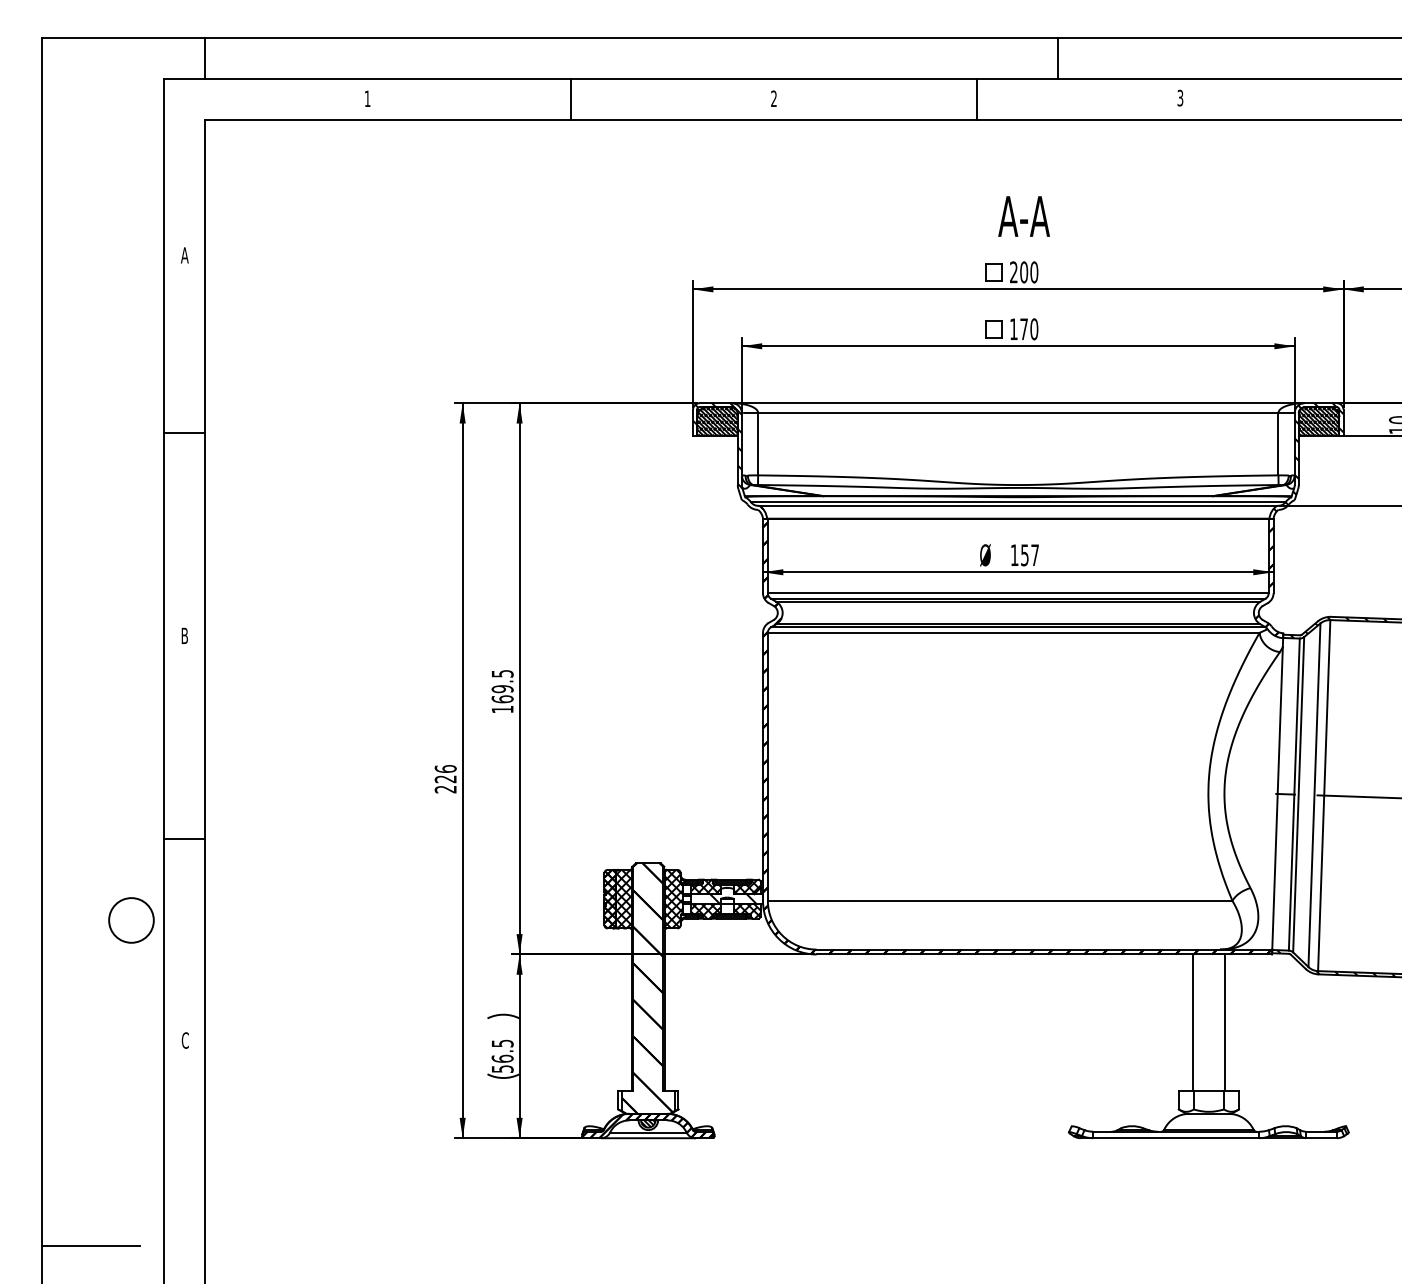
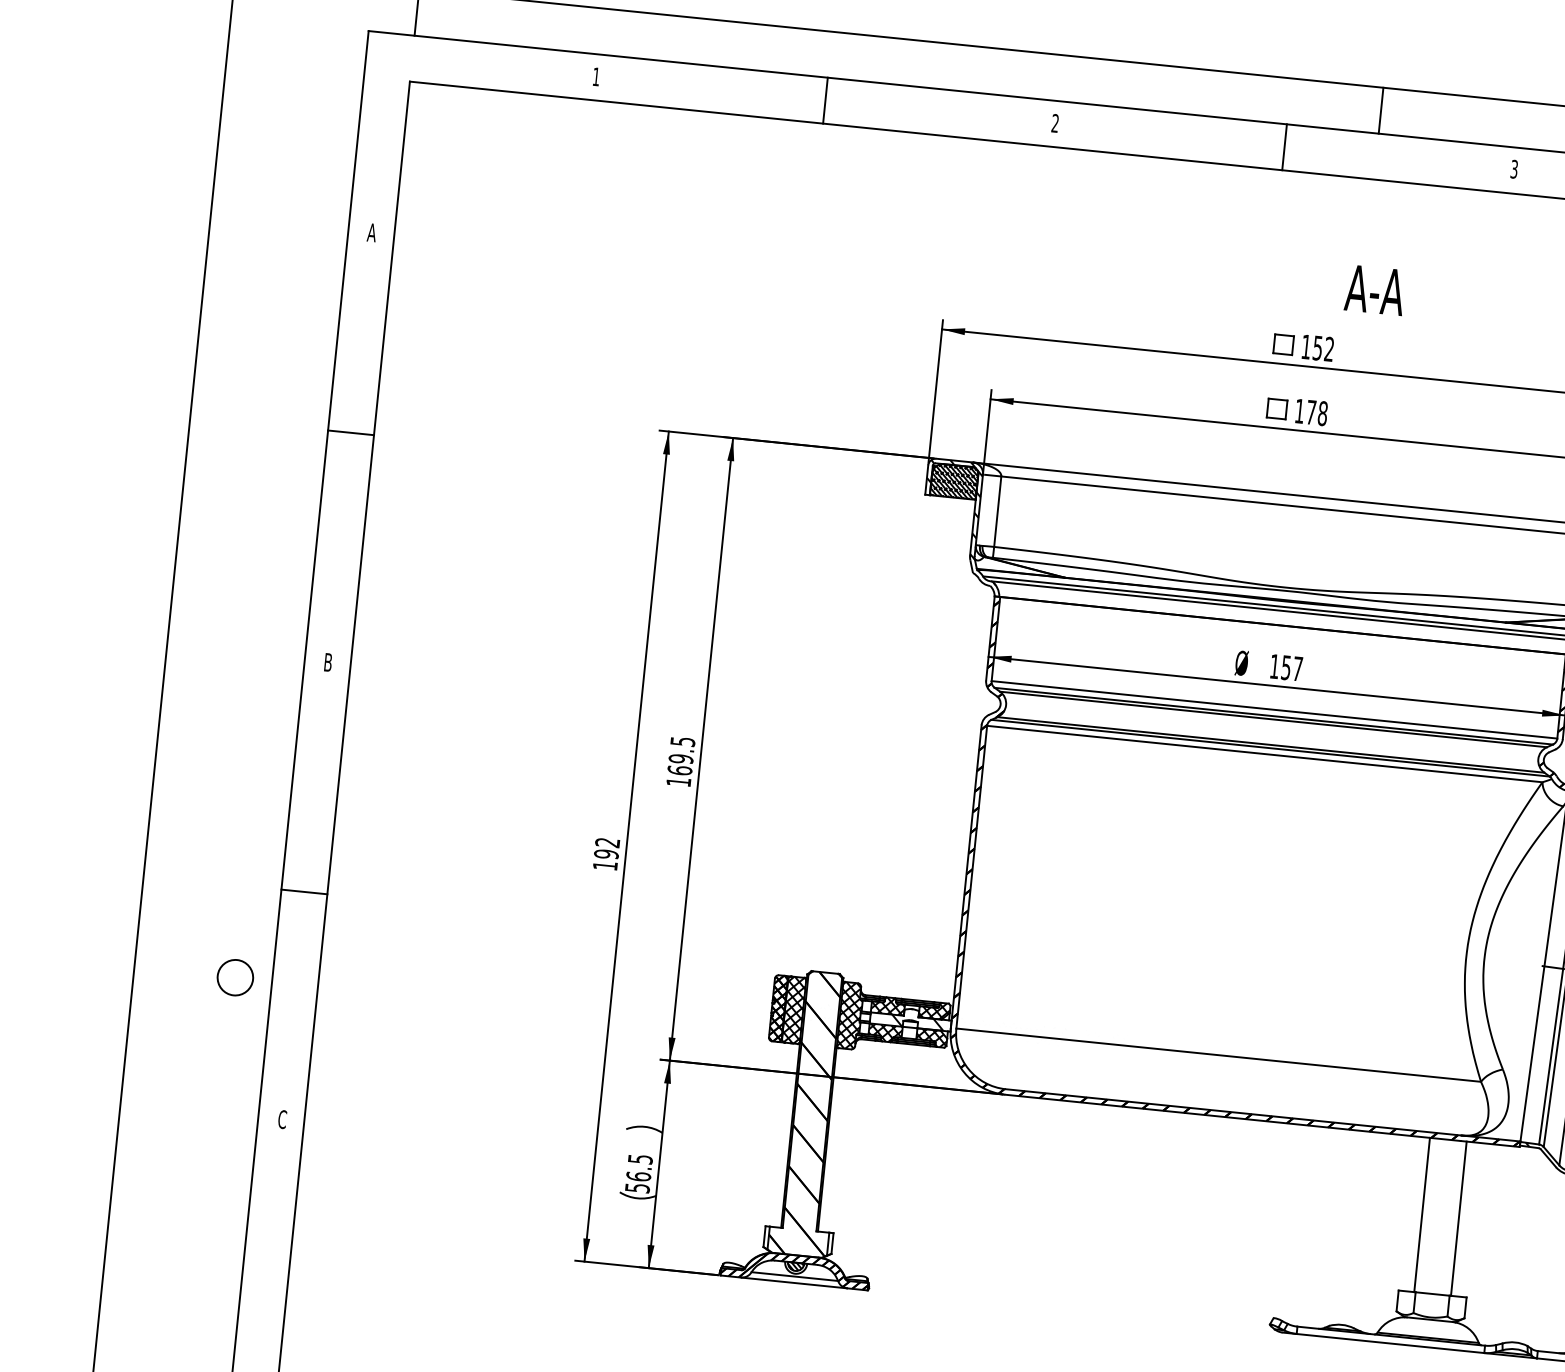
text: (1023, 216) -> (1374, 290), moved
text: (1024, 272) -> (1318, 348), 200 -> 152
text: (1034, 328) -> (1323, 412), 170 -> 178
text: (445, 779) -> (606, 854), 226 -> 192
circle: (131, 920) -> (235, 977), size x0.7
line: (90, 1245) -> (151, 1340), removed

